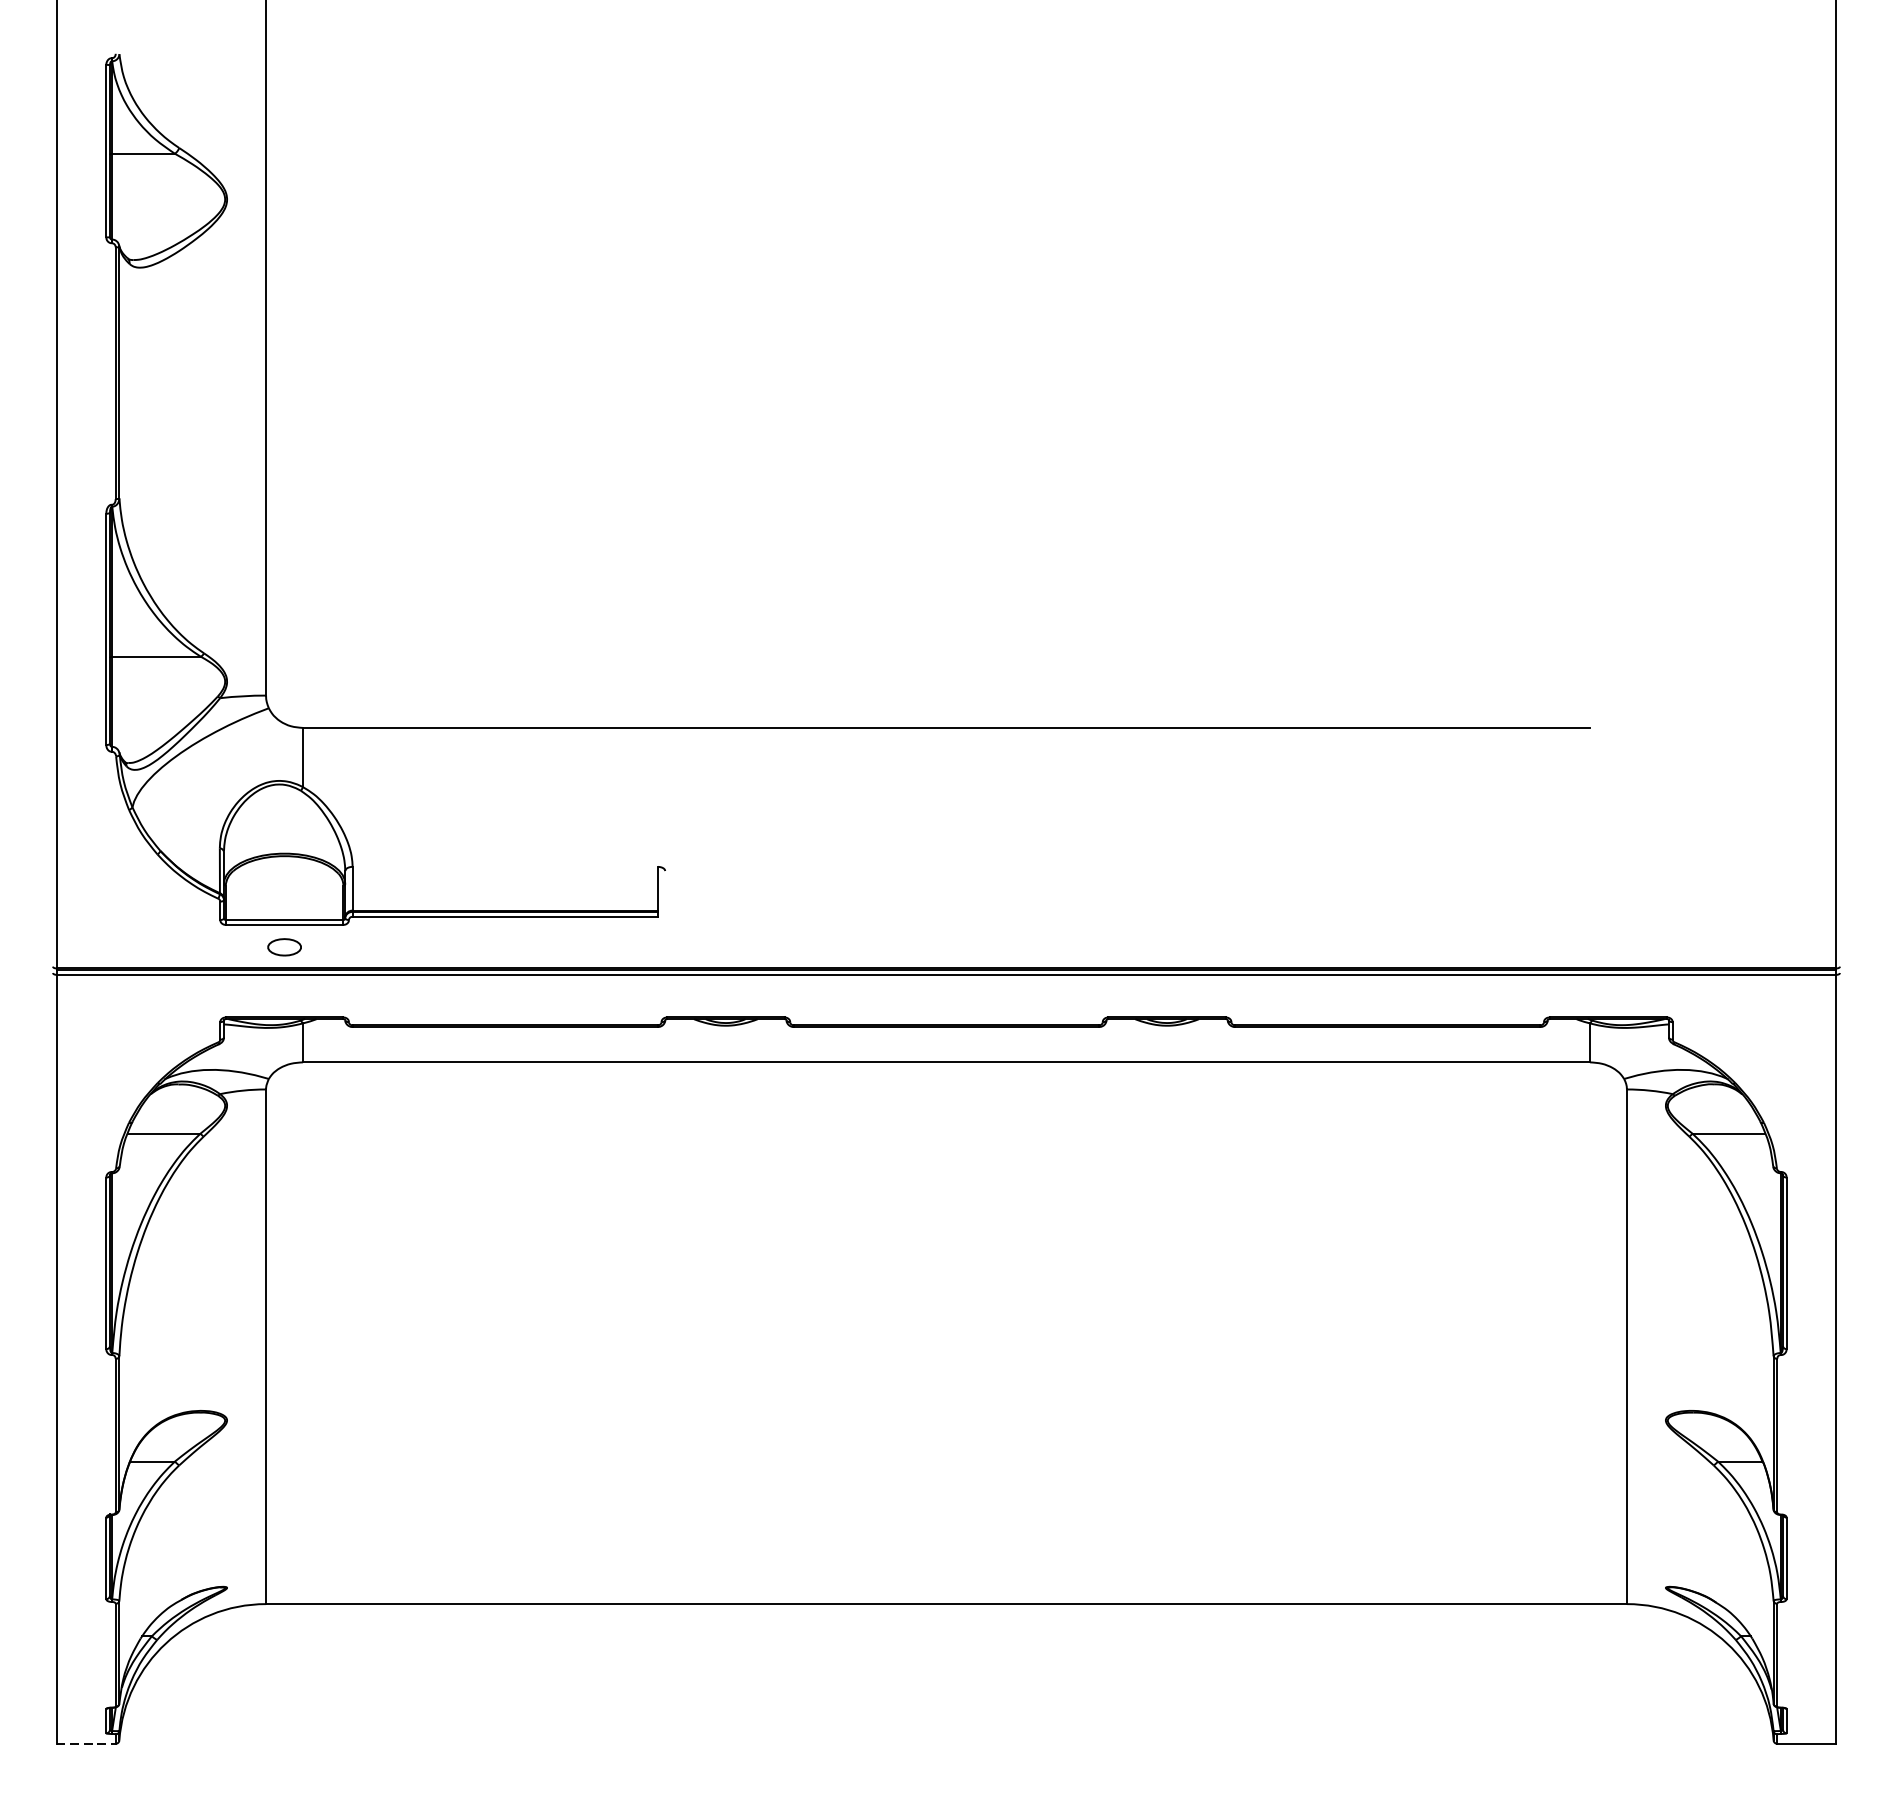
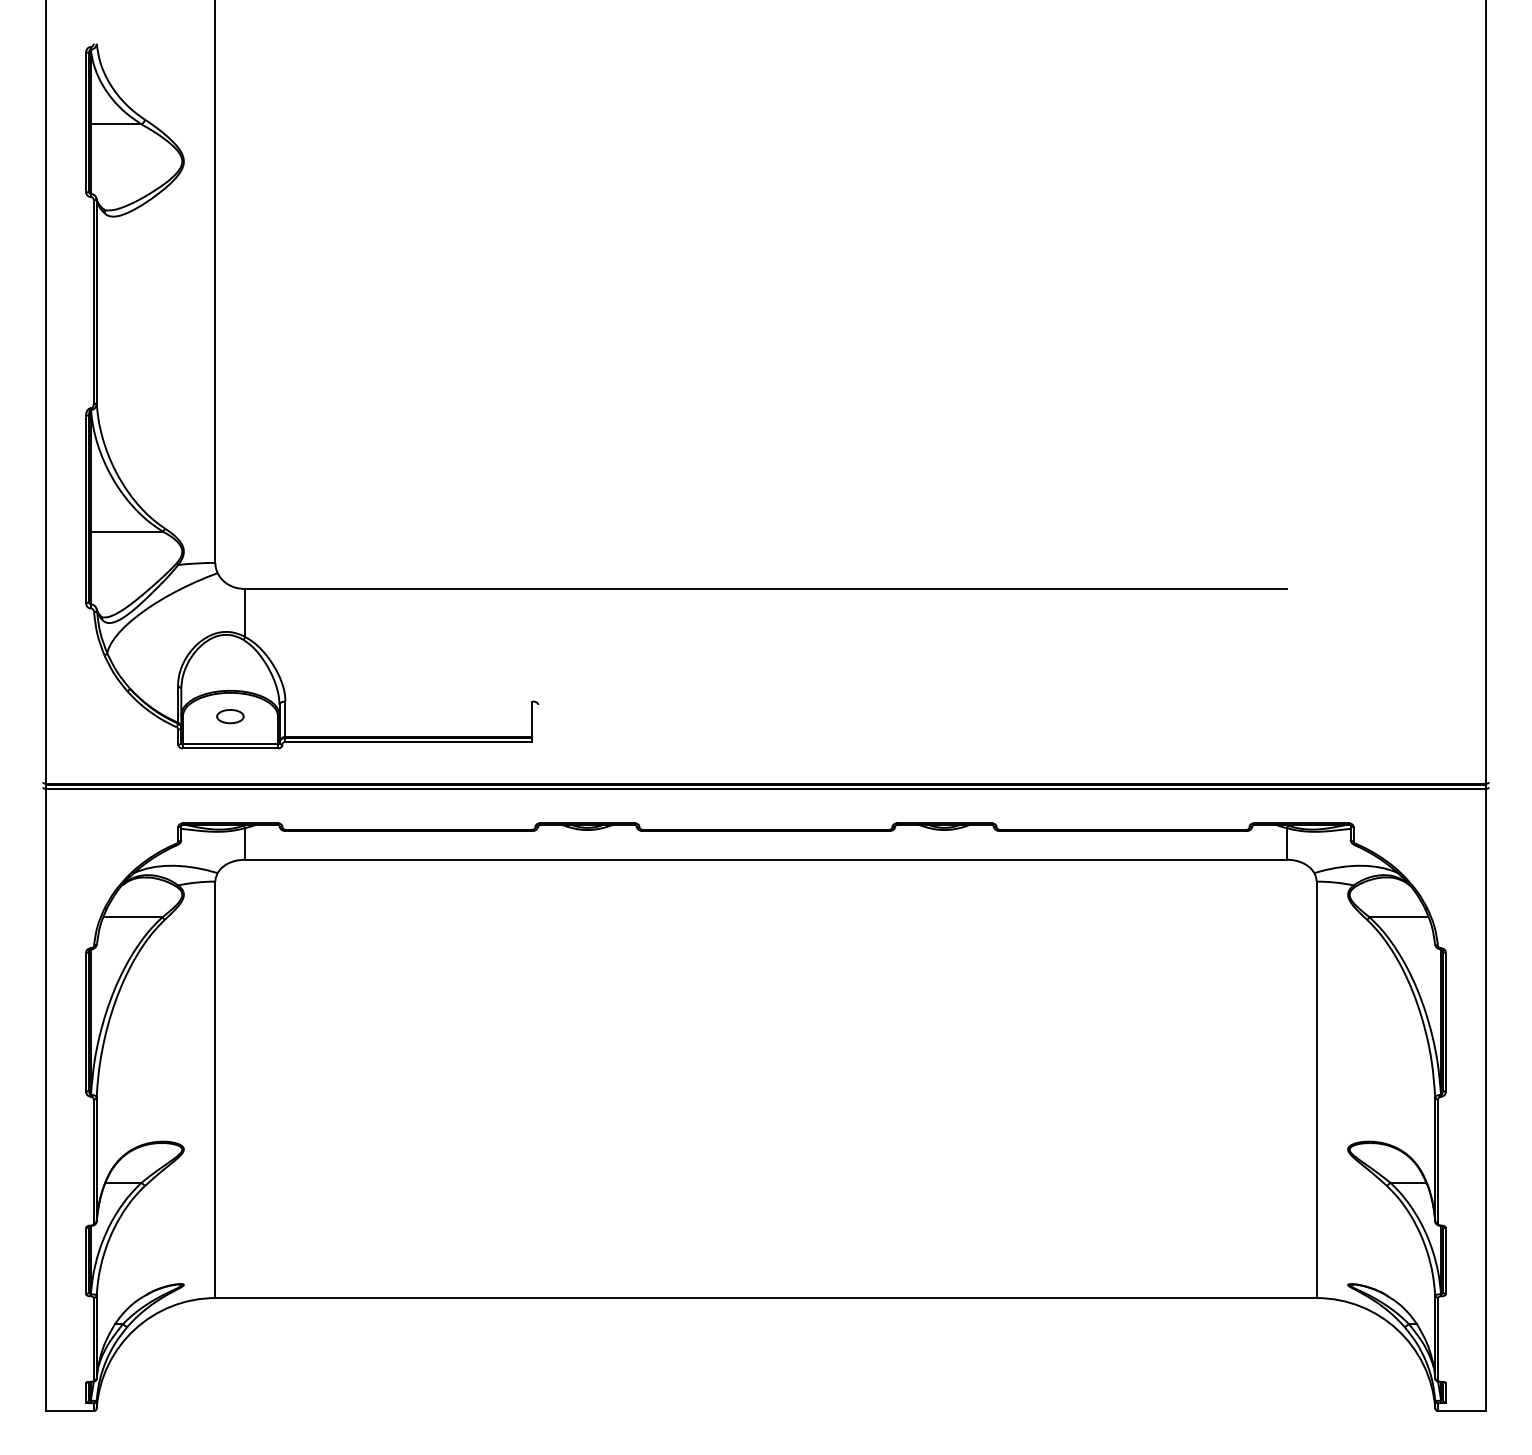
part: (284, 947) -> (230, 716), moved
line: (85, 1744) -> (69, 1411), dashed -> solid

